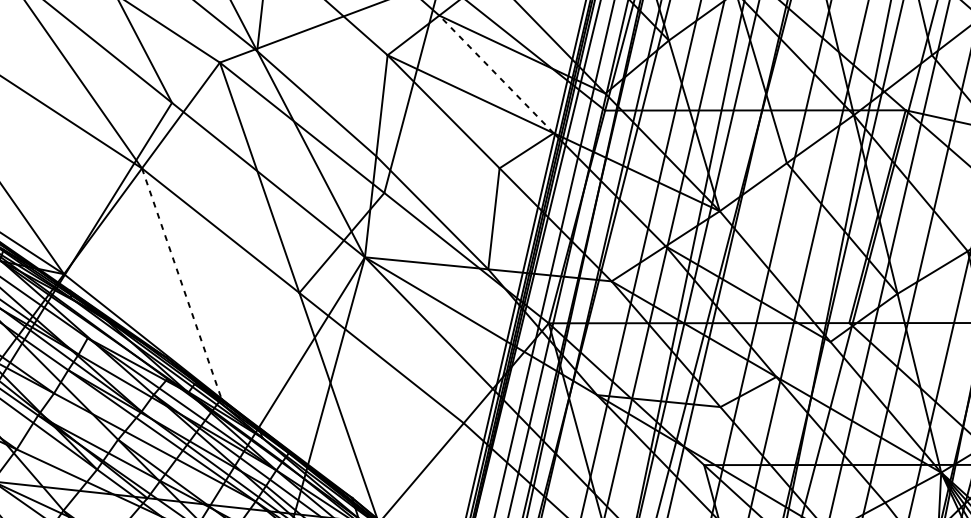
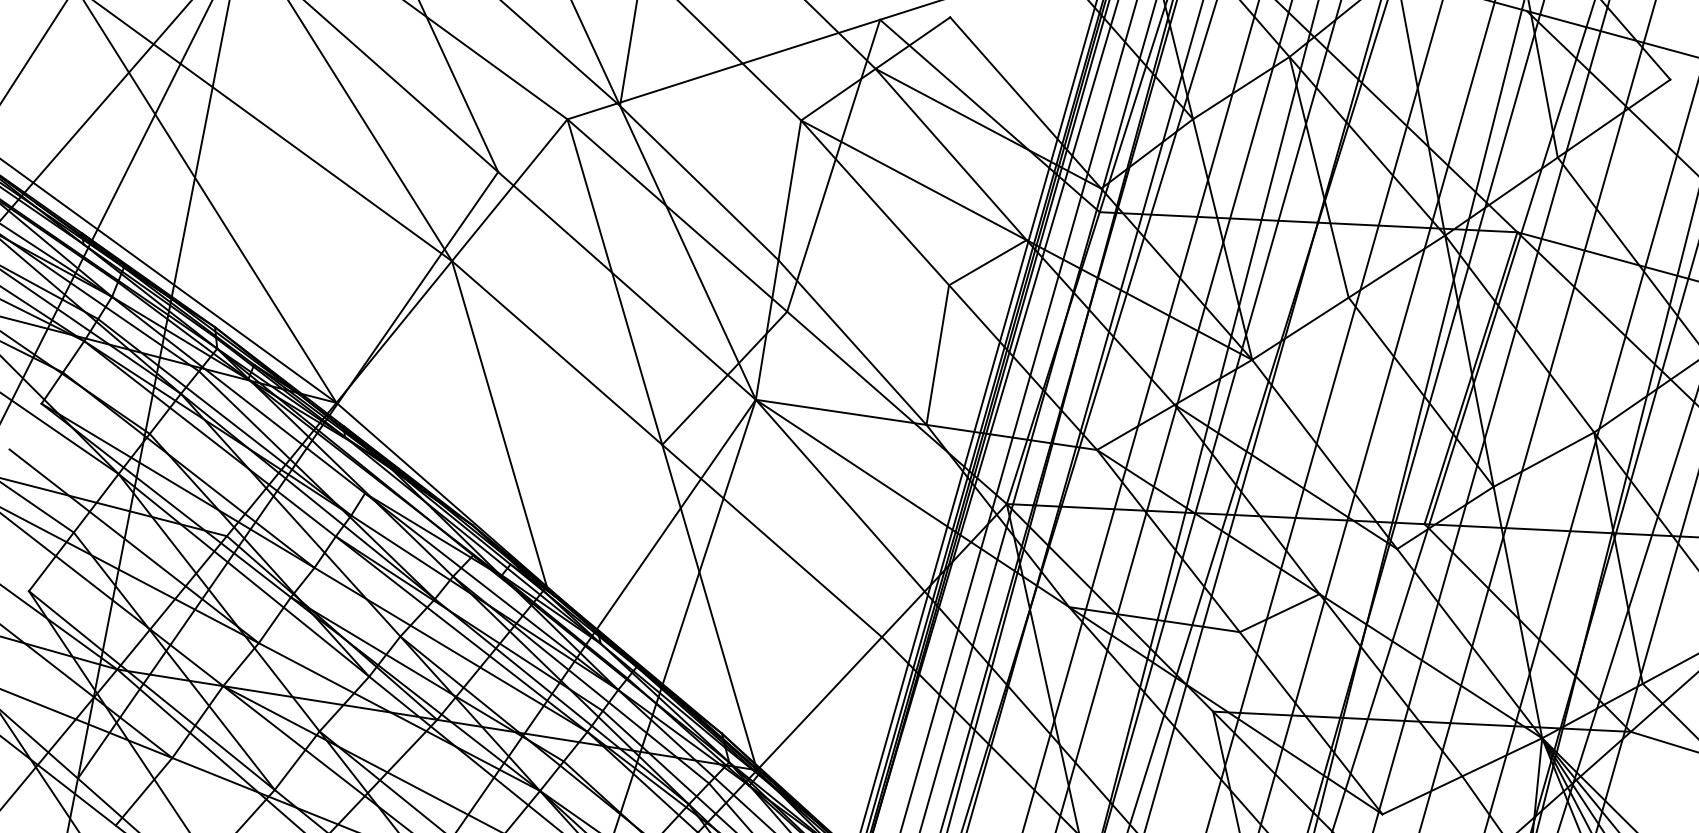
line: (496, 74) -> (950, 154), dashed -> solid
line: (181, 284) -> (499, 424), dashed -> solid

